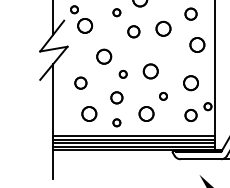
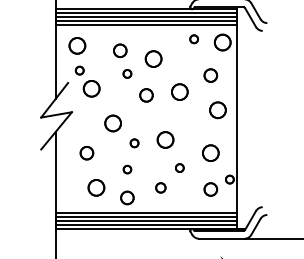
circle: (116, 97) -> (127, 169), size x0.6
circle: (146, 113) -> (160, 187), size x0.6
part: (116, 122) -> (127, 197), size x1.6

